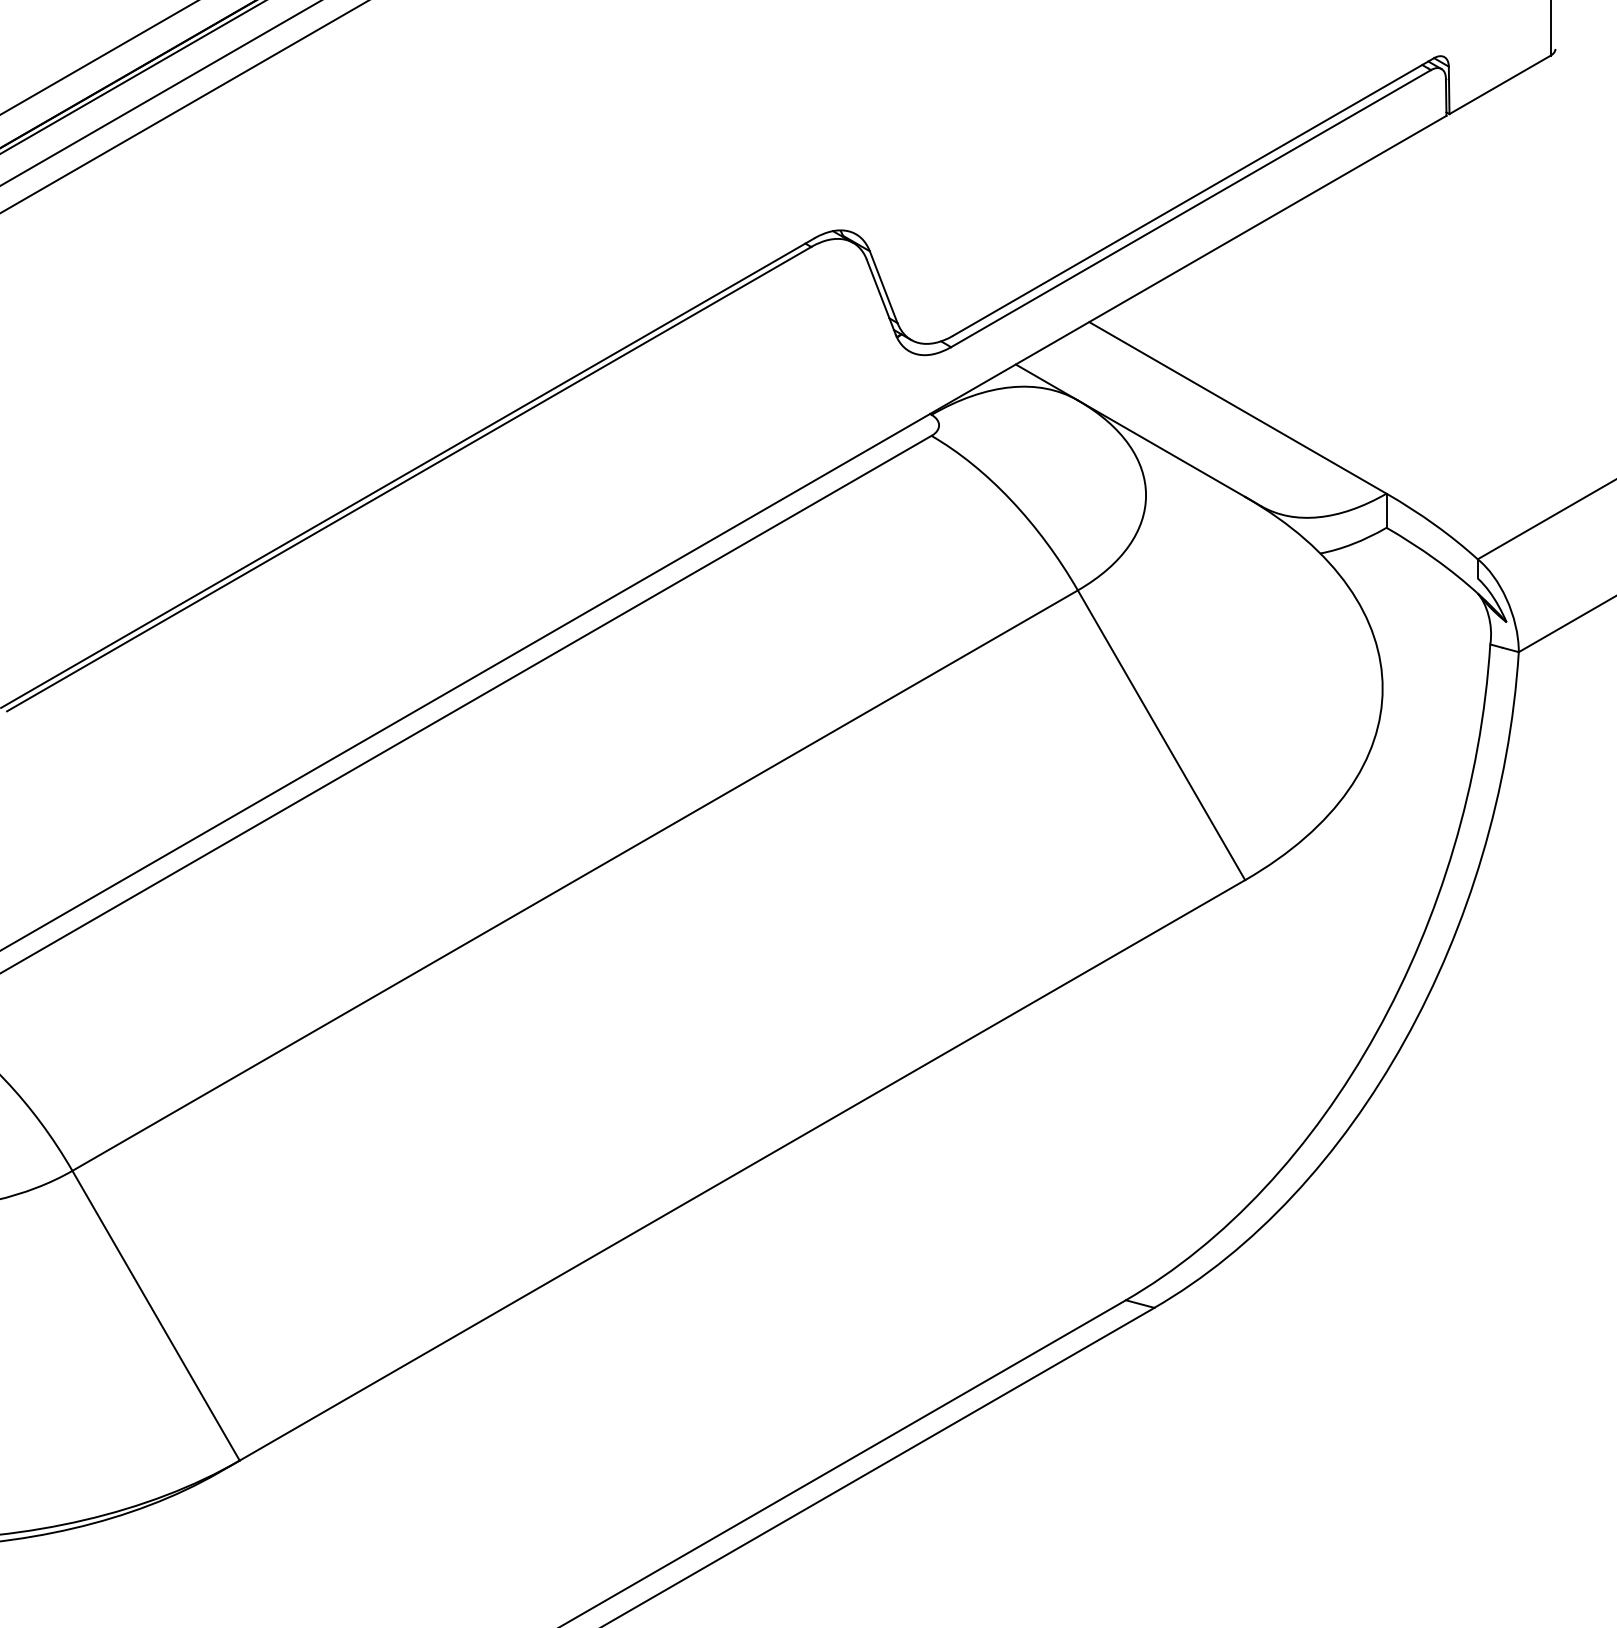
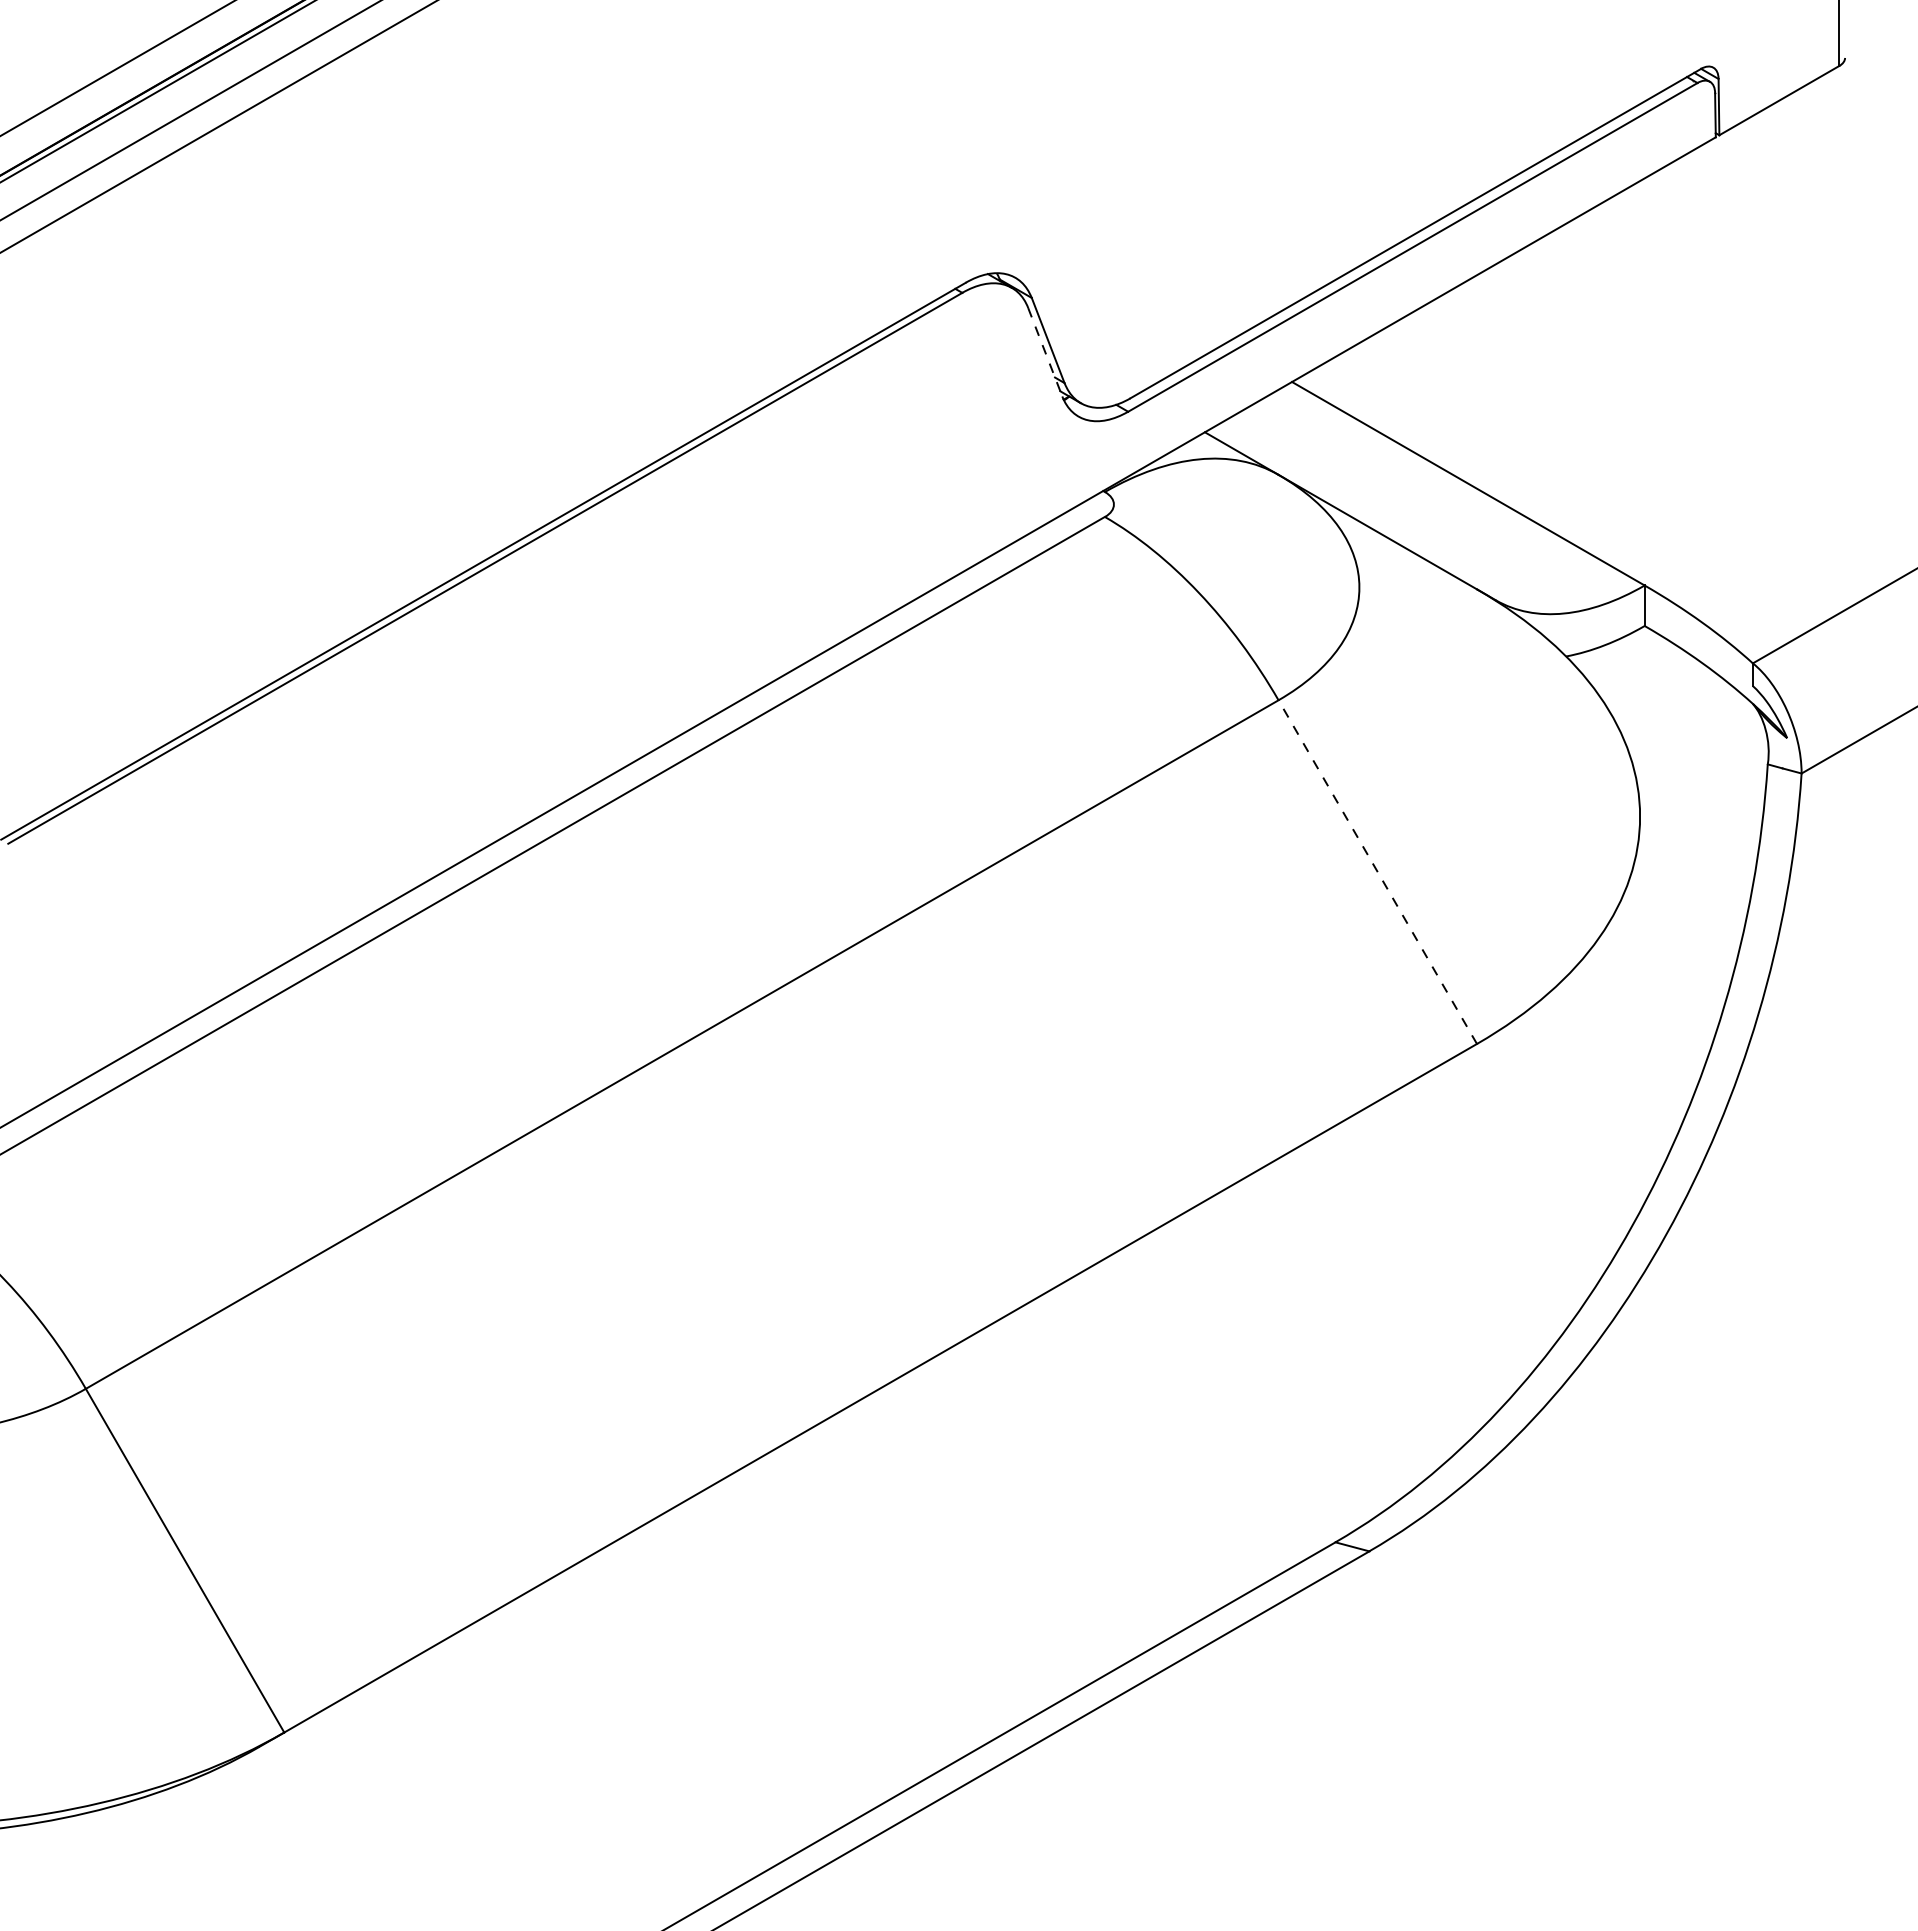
line: (881, 297) -> (1045, 352), solid -> dashed
line: (1161, 734) -> (1377, 871), solid -> dashed

